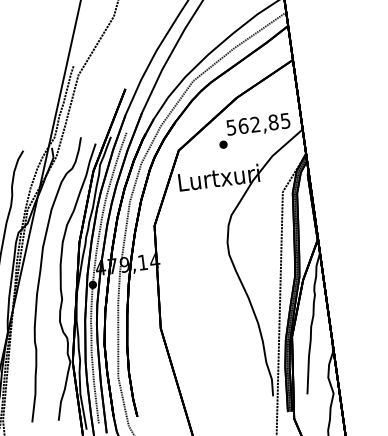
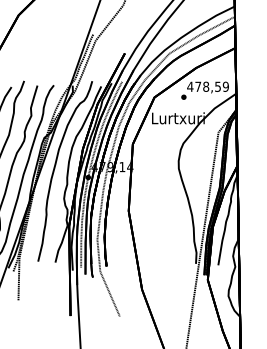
text: (257, 123) -> (207, 86), 562,85 -> 478,59

